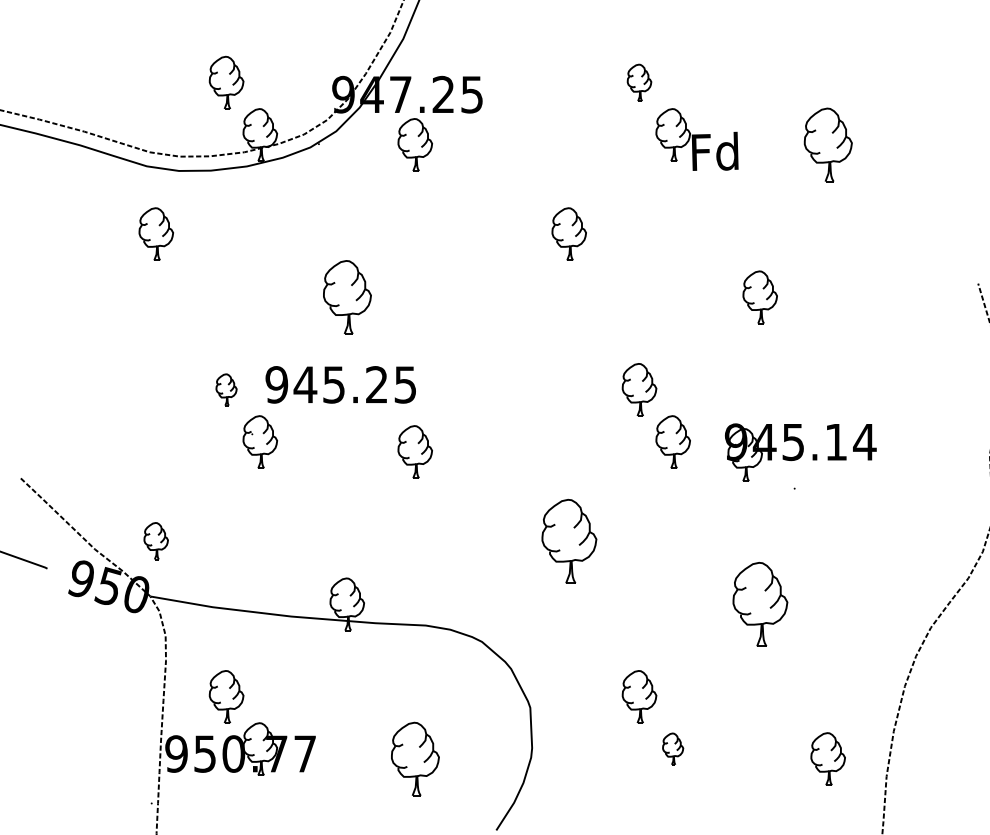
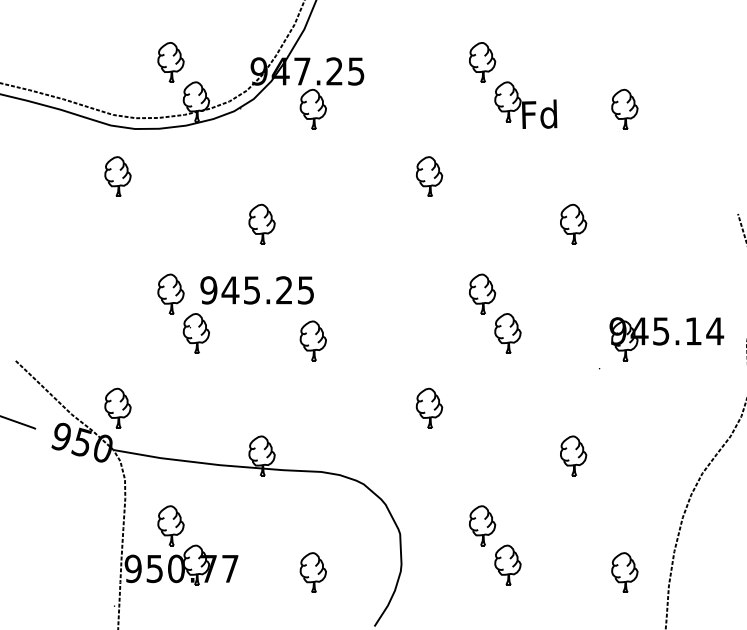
part: (639, 82) -> (482, 62), size x1.43
part: (827, 144) -> (624, 109), size x0.71
part: (346, 297) -> (261, 224), size x0.71
part: (226, 389) -> (170, 293), size x1.67
part: (800, 452) -> (666, 339), moved
part: (155, 540) -> (117, 407), size x1.43
part: (568, 540) -> (428, 407), size x0.62
part: (759, 604) -> (573, 456), size x0.62
part: (672, 748) -> (507, 564), size x1.67
part: (414, 758) -> (312, 572), size x0.71

